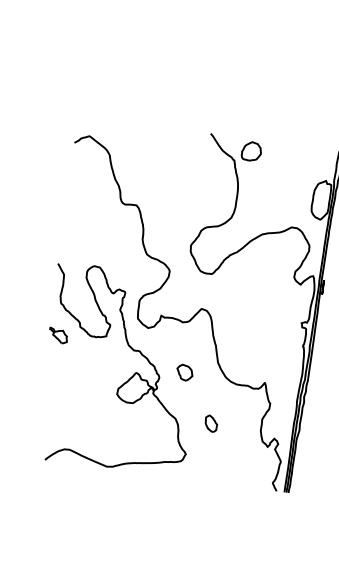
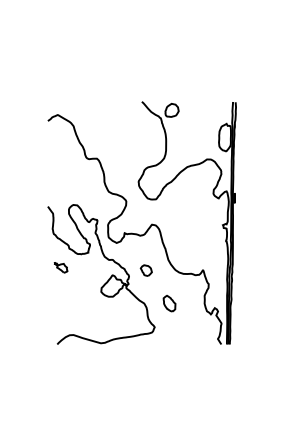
part: (57, 335) -> (60, 267), moved
part: (211, 423) -> (169, 303), size x1.4

